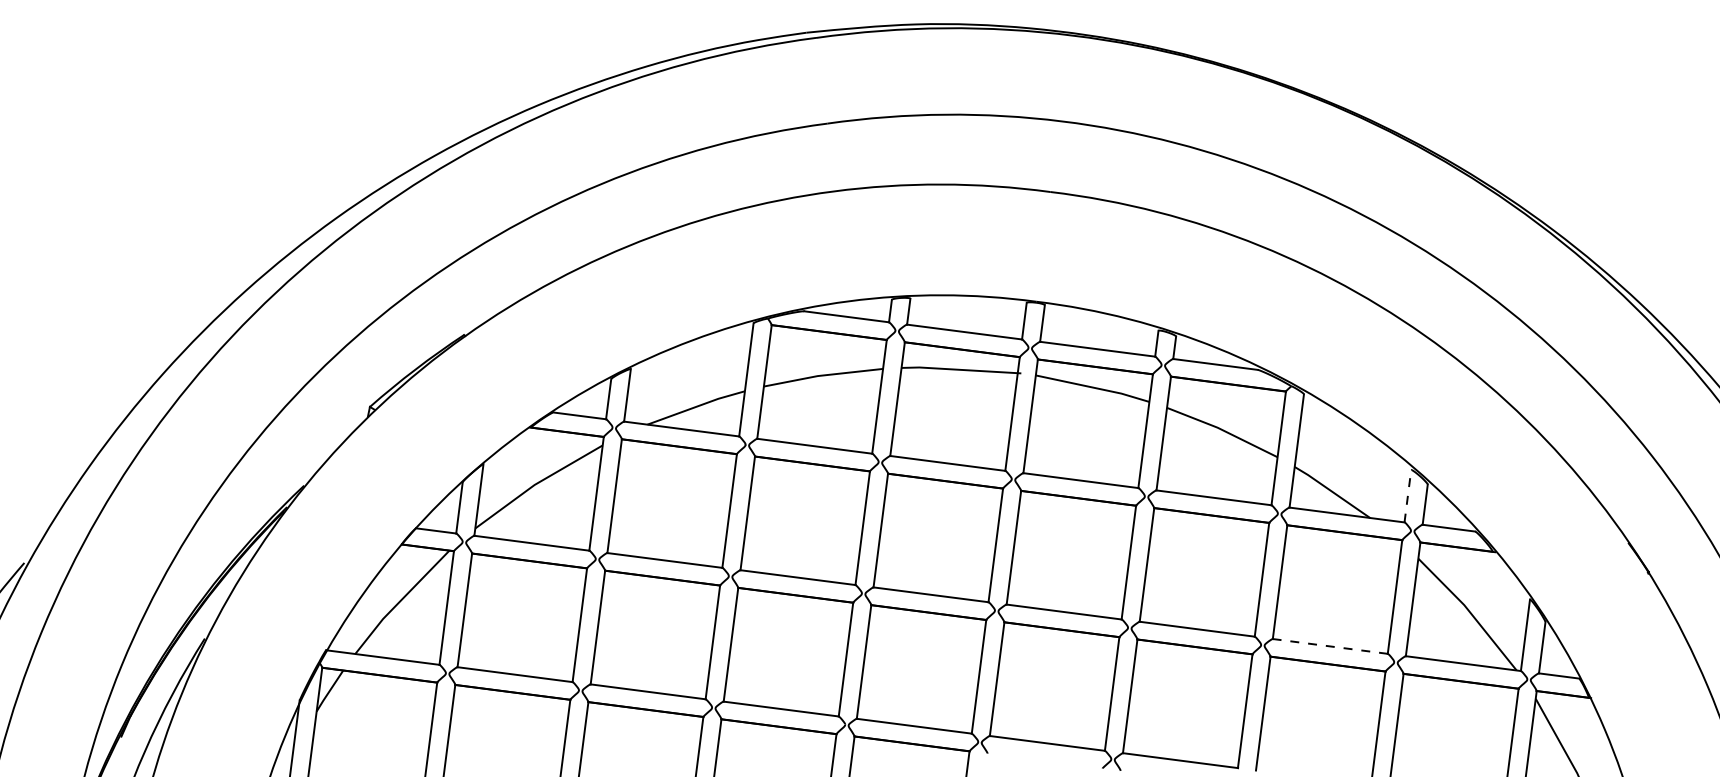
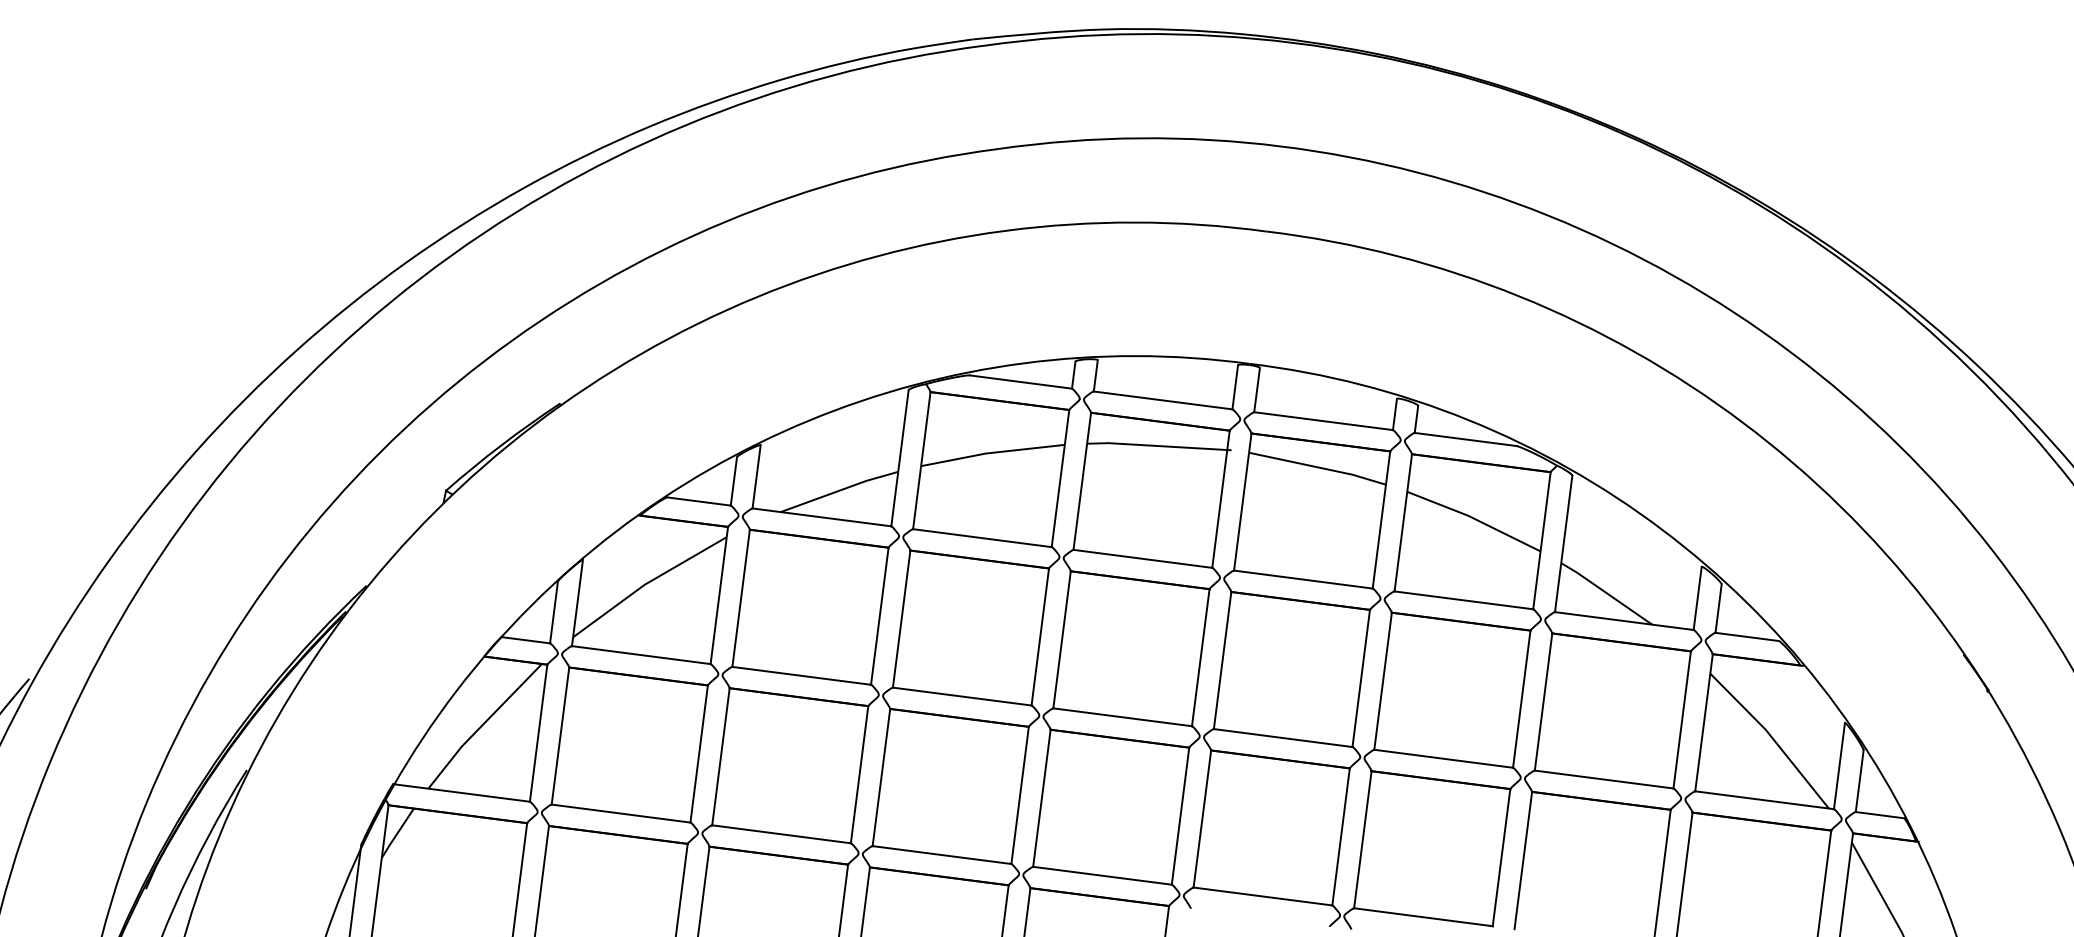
line: (1407, 495) -> (1697, 597), dashed -> solid
line: (1329, 646) -> (1603, 779), dashed -> solid

